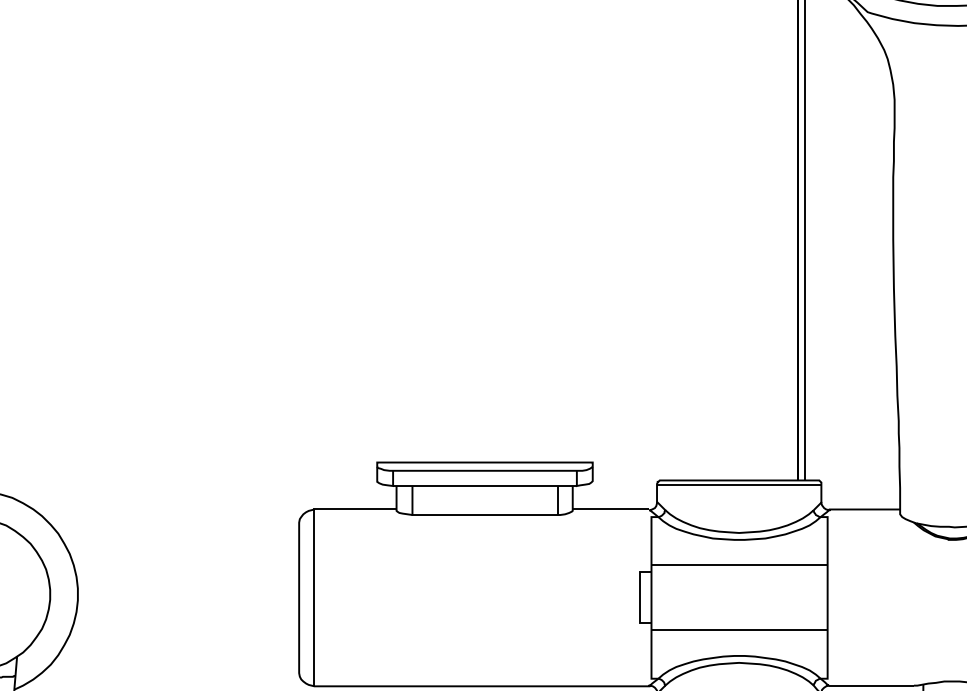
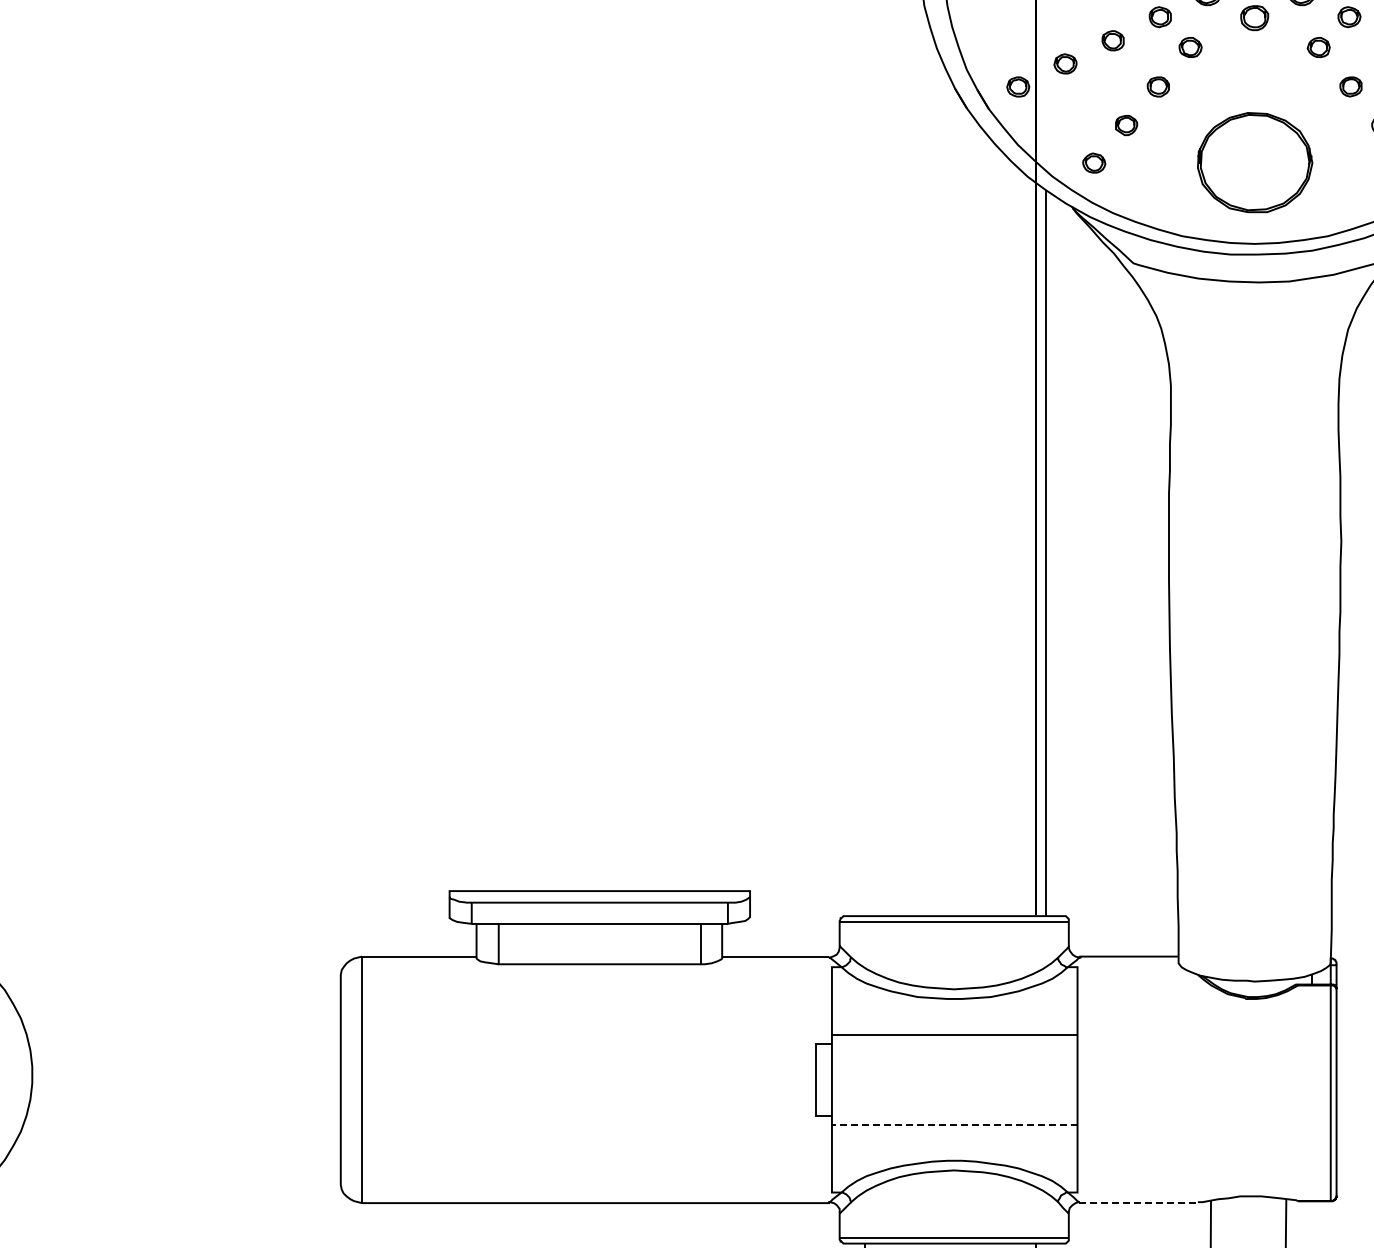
line: (739, 630) -> (954, 1125), solid -> dashed
line: (872, 686) -> (1139, 1203), solid -> dashed

